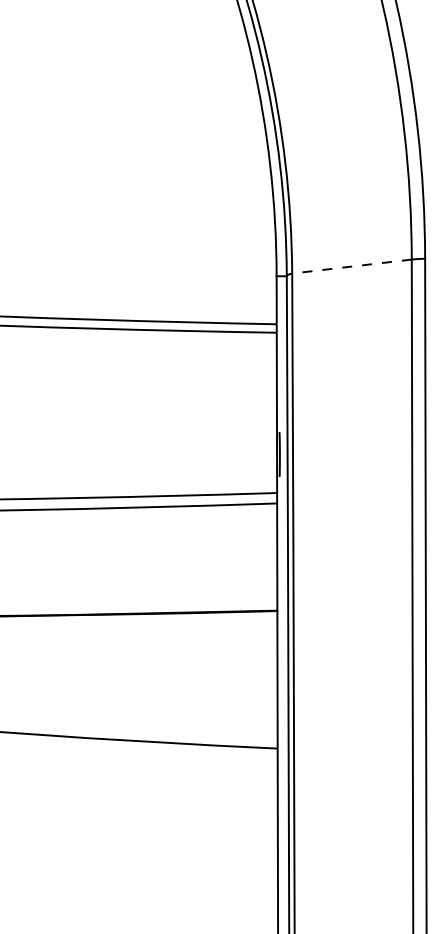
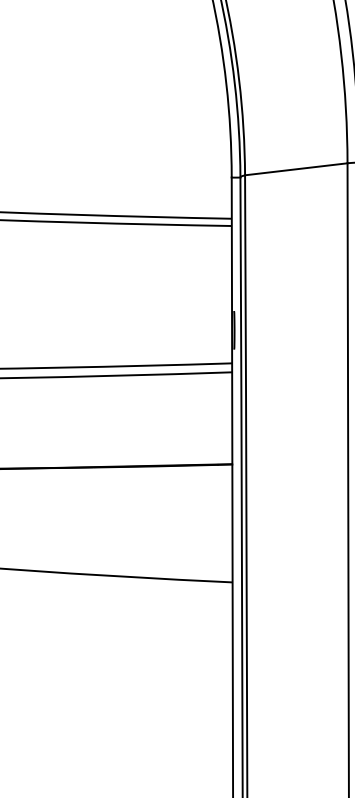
line: (351, 266) -> (295, 169), dashed -> solid

